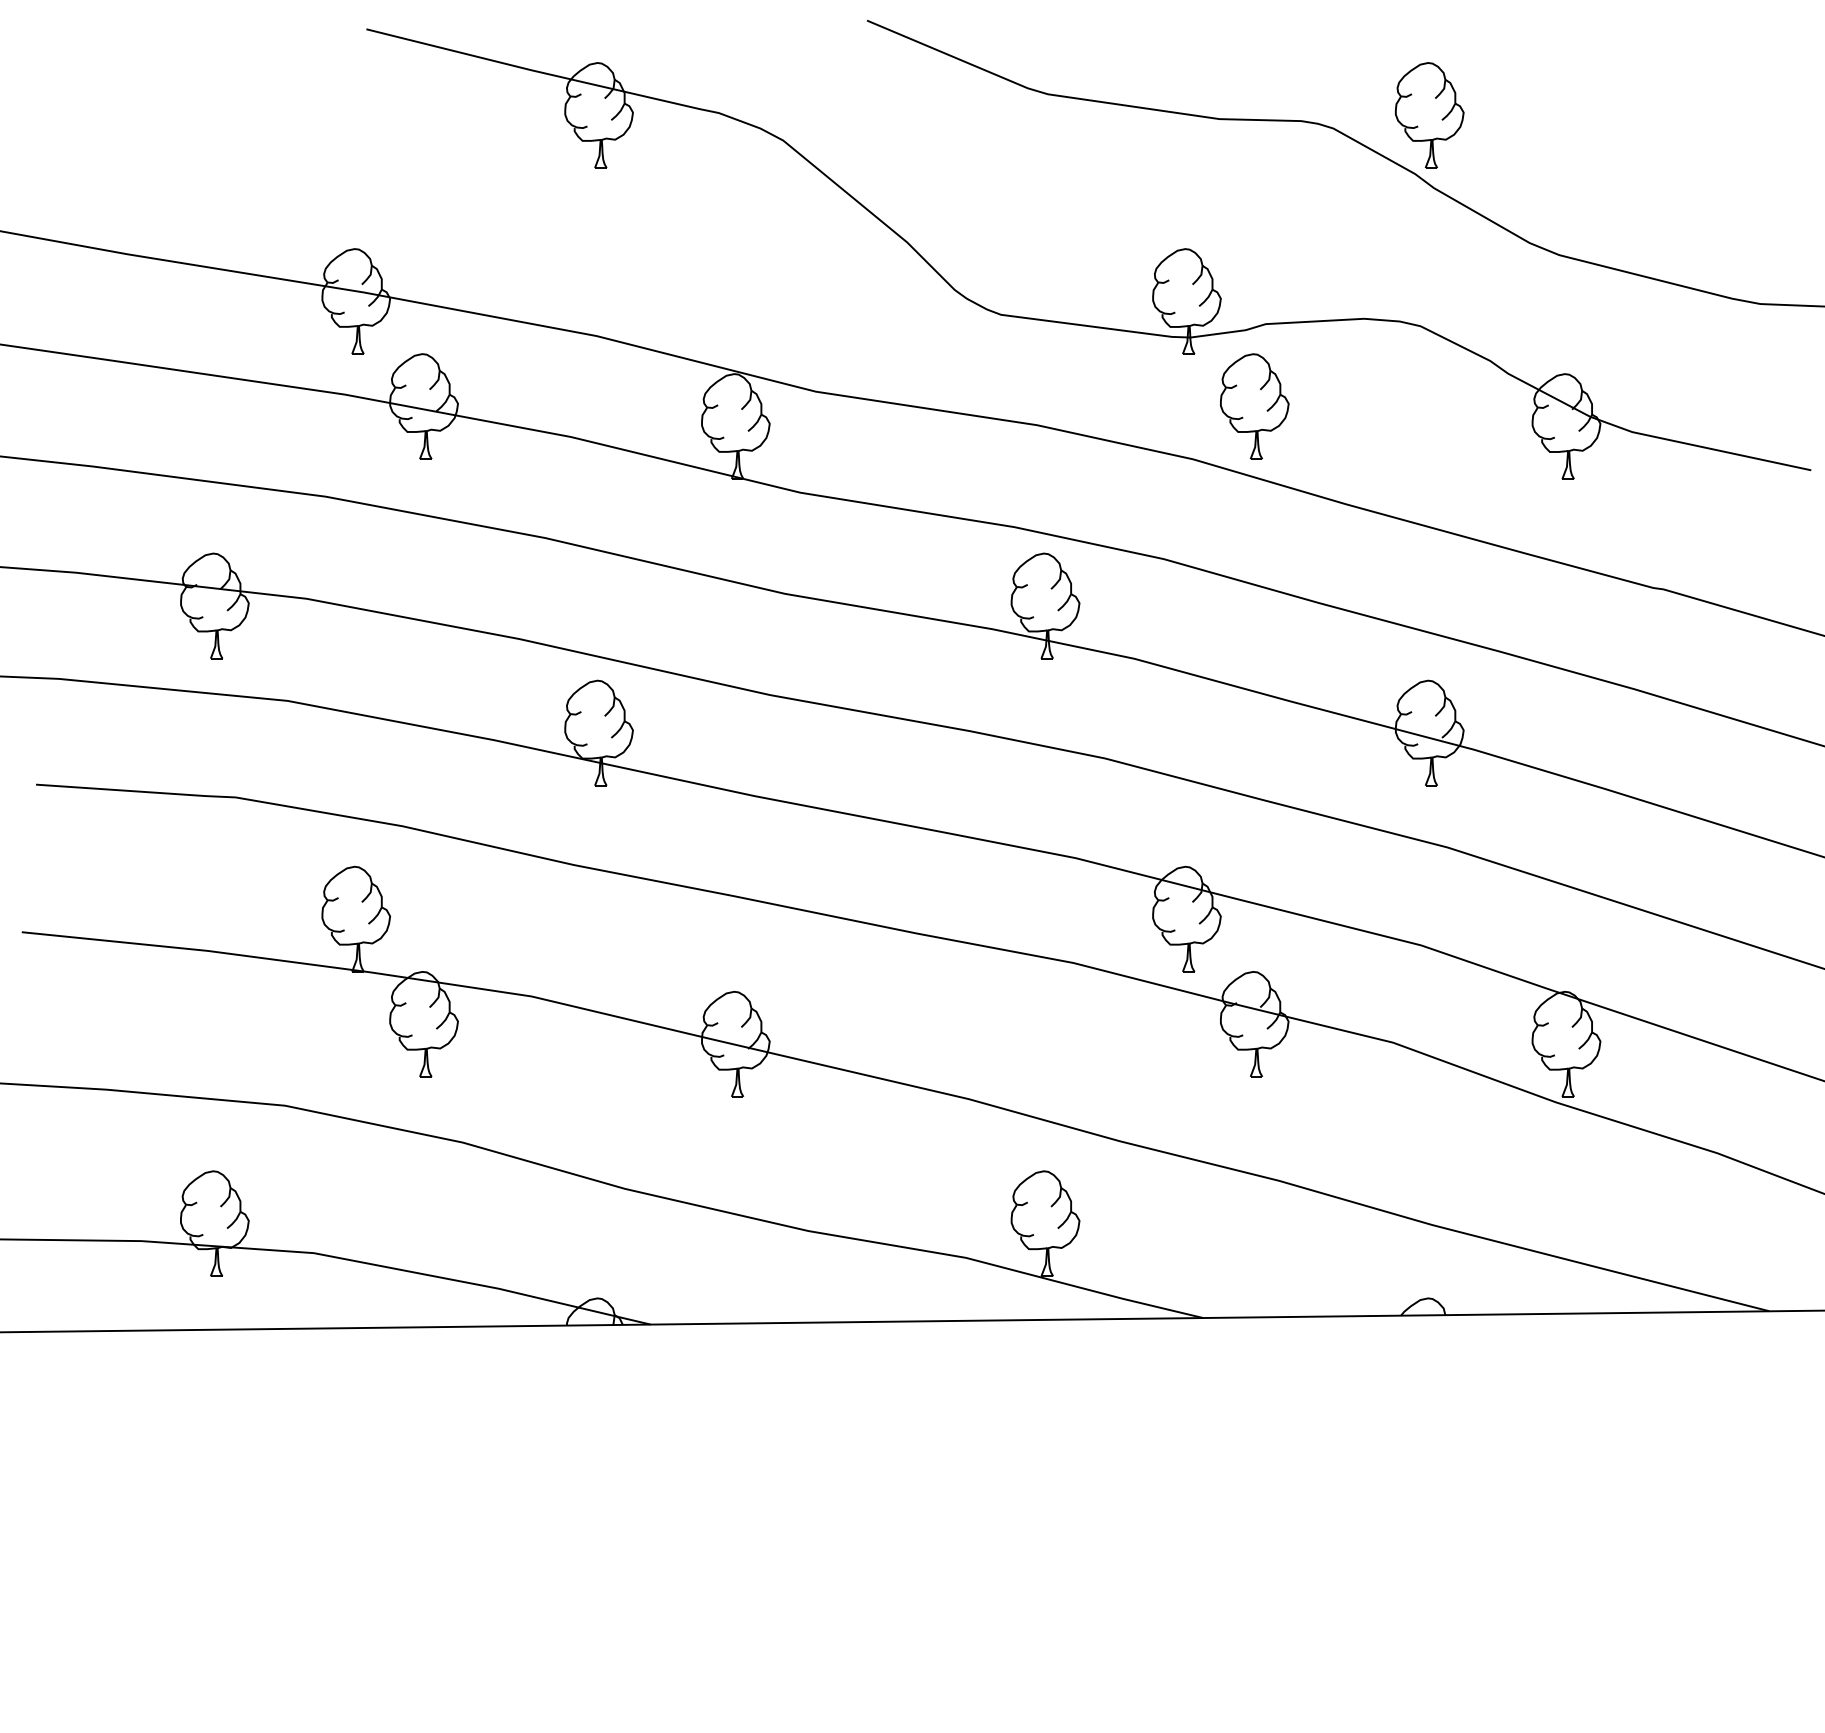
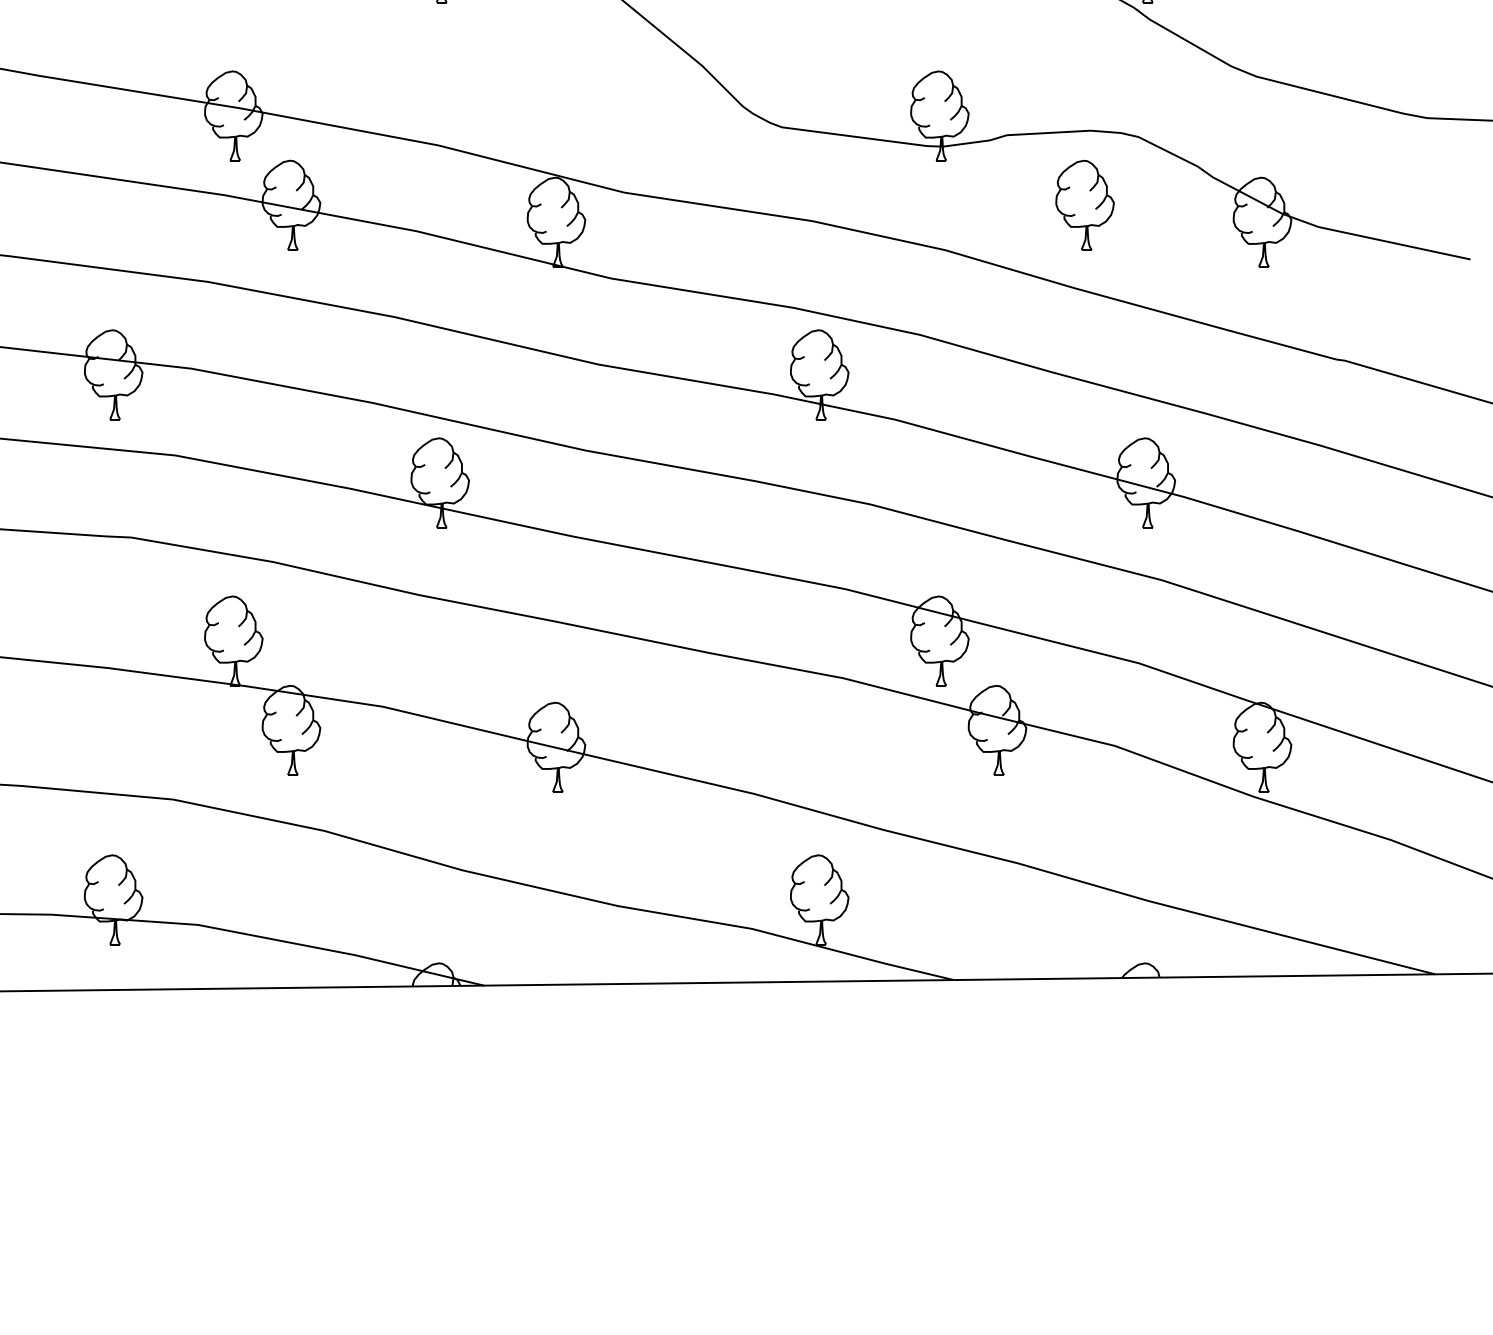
part: (1254, 406) -> (1084, 205), moved

